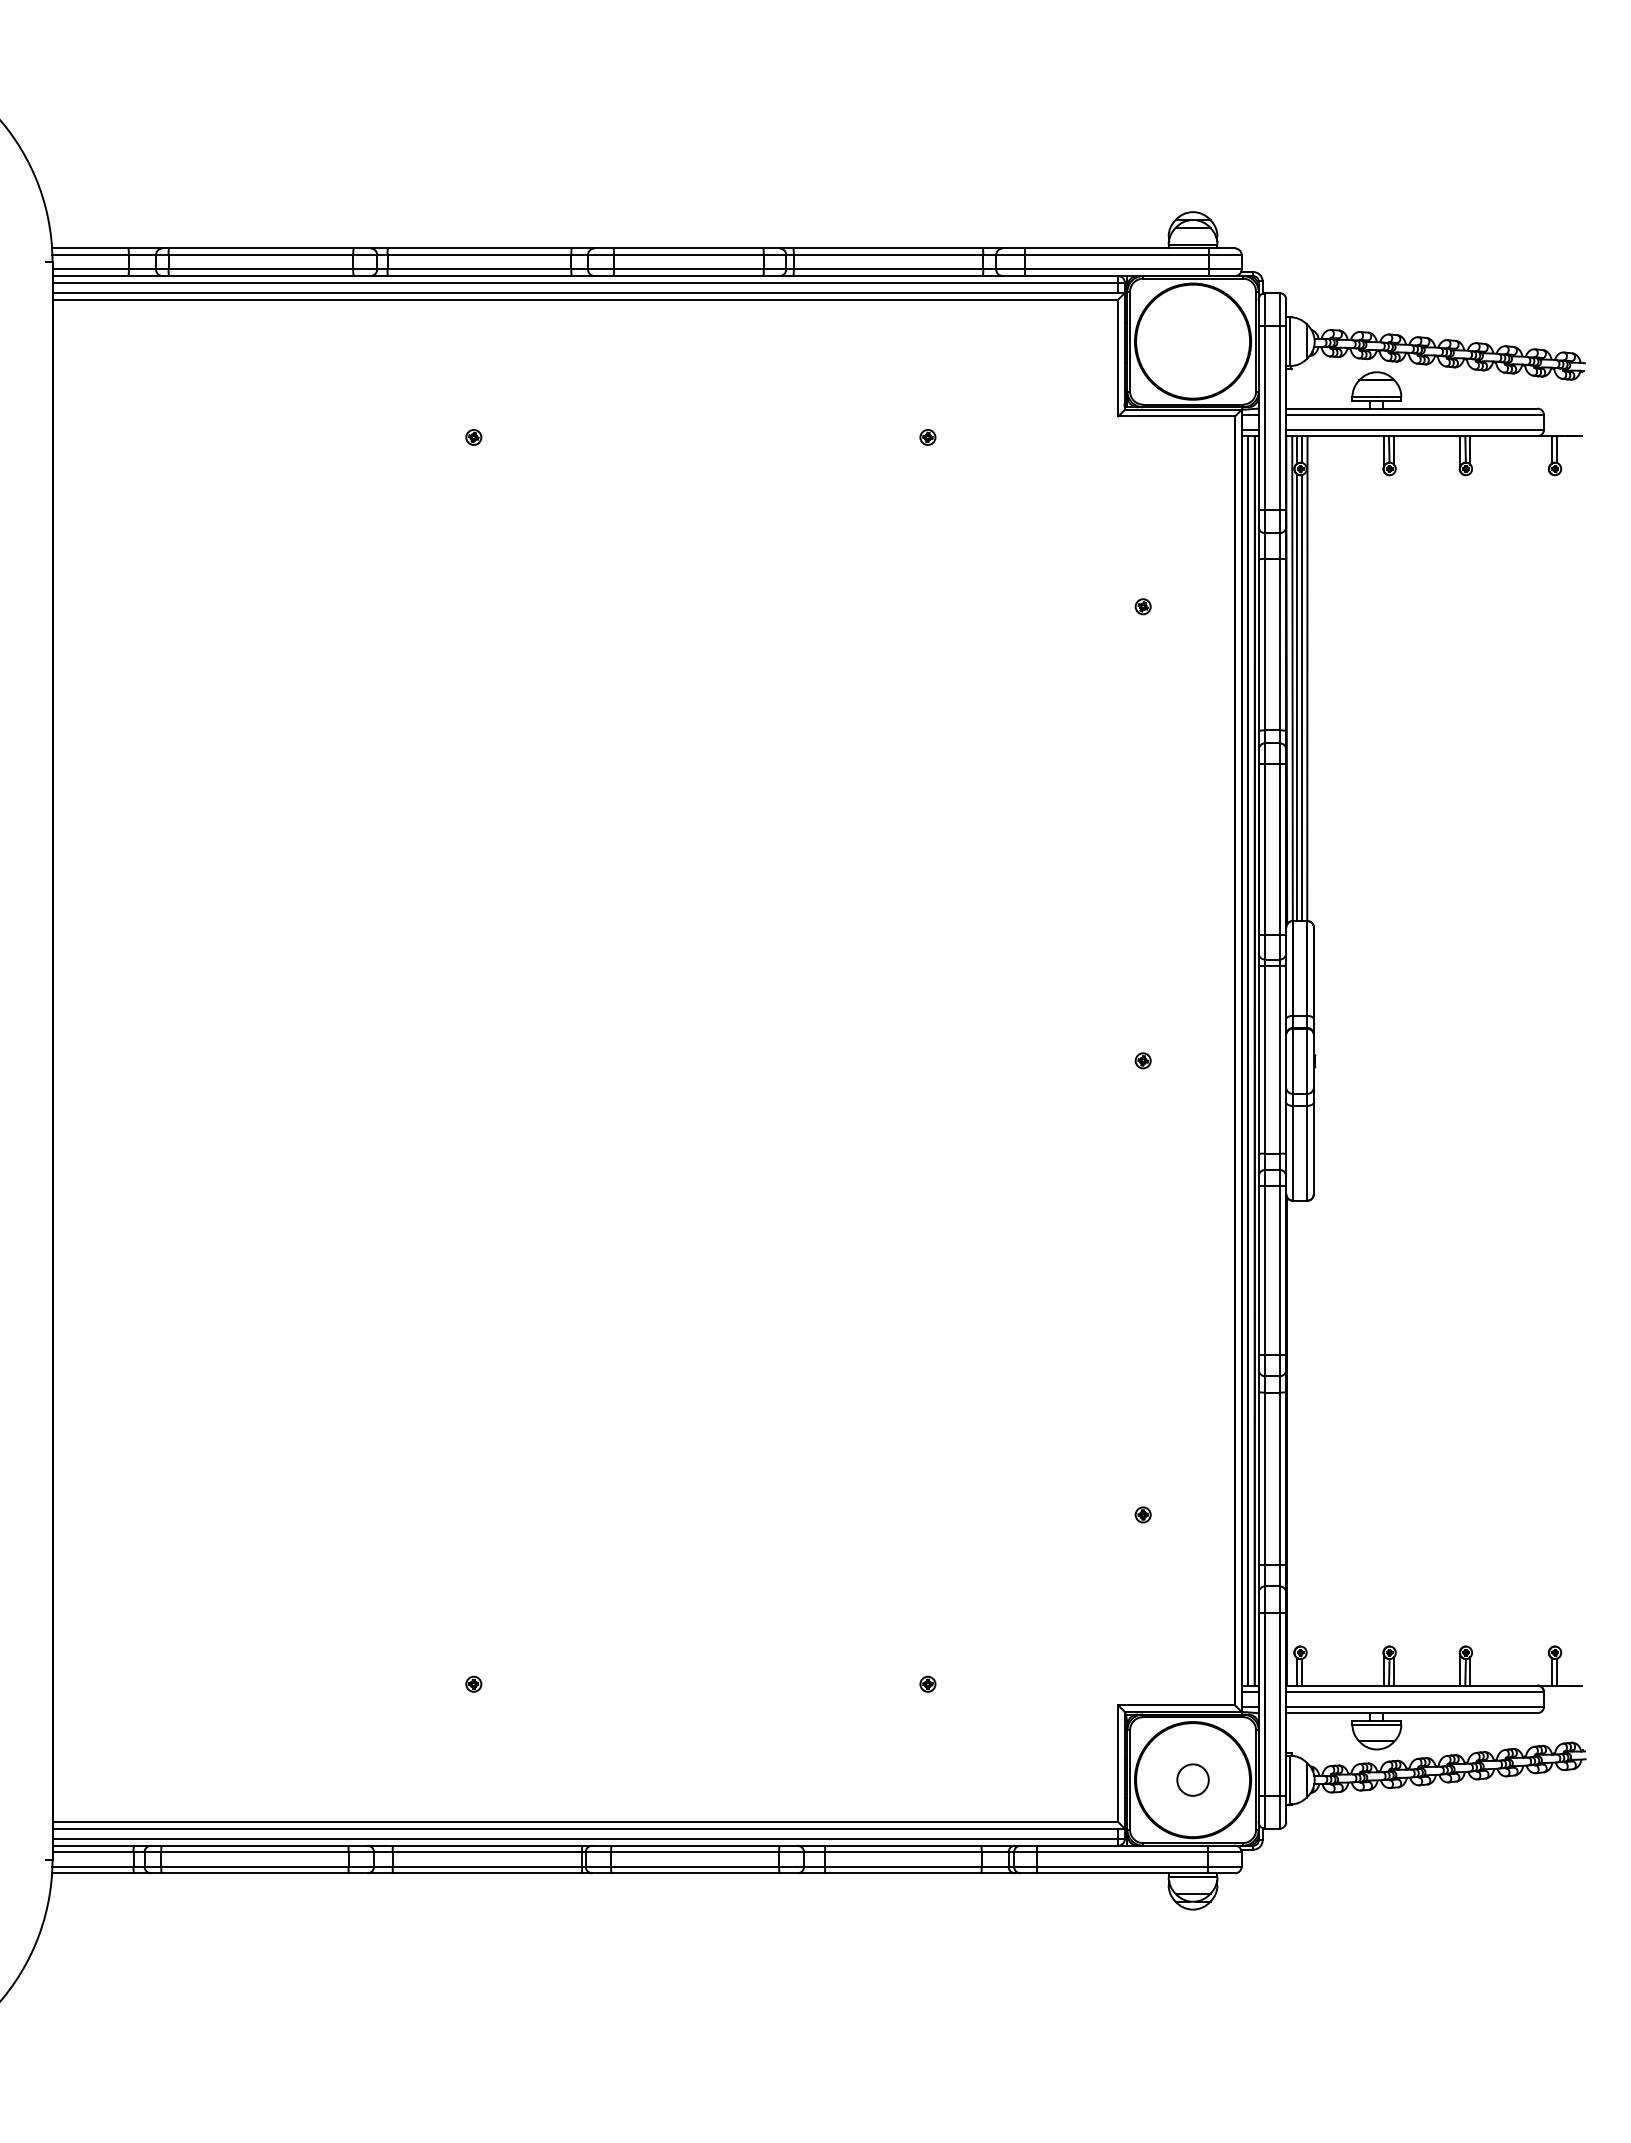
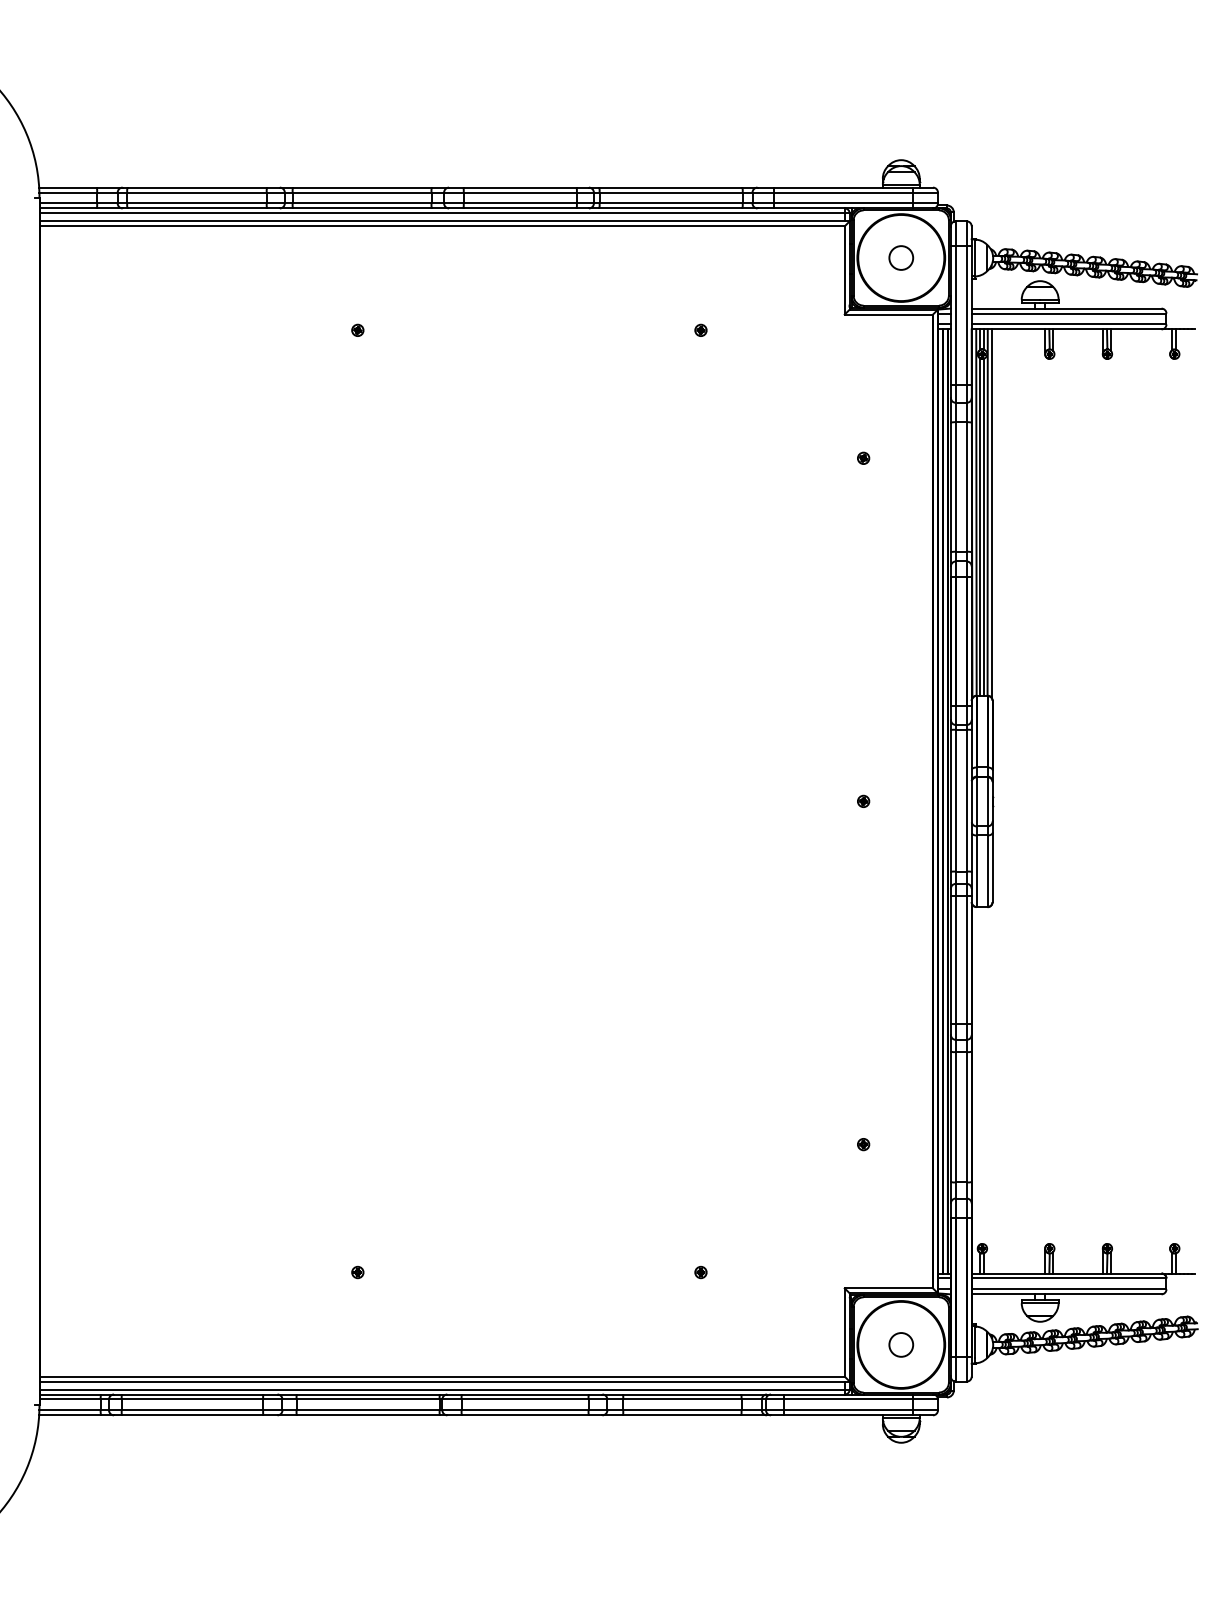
circle: (1192, 341) -> (900, 257), added
line: (1312, 679) -> (991, 513), added

